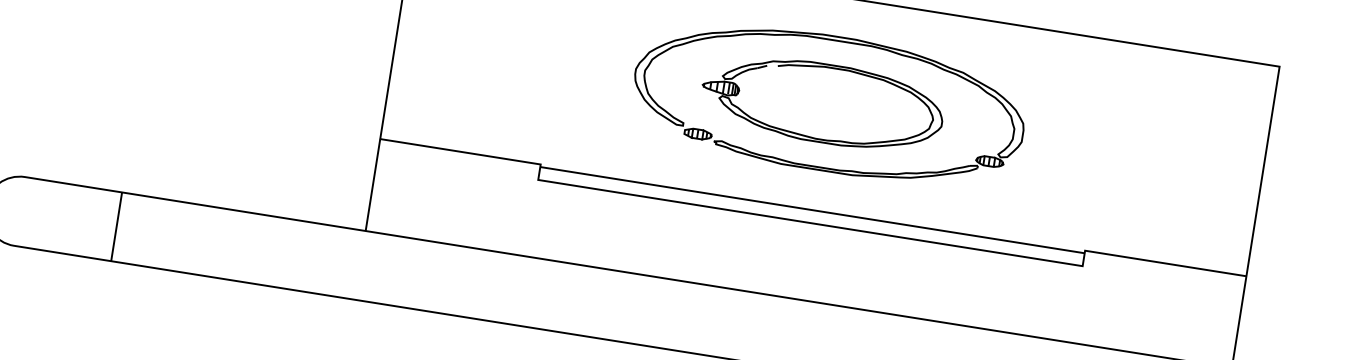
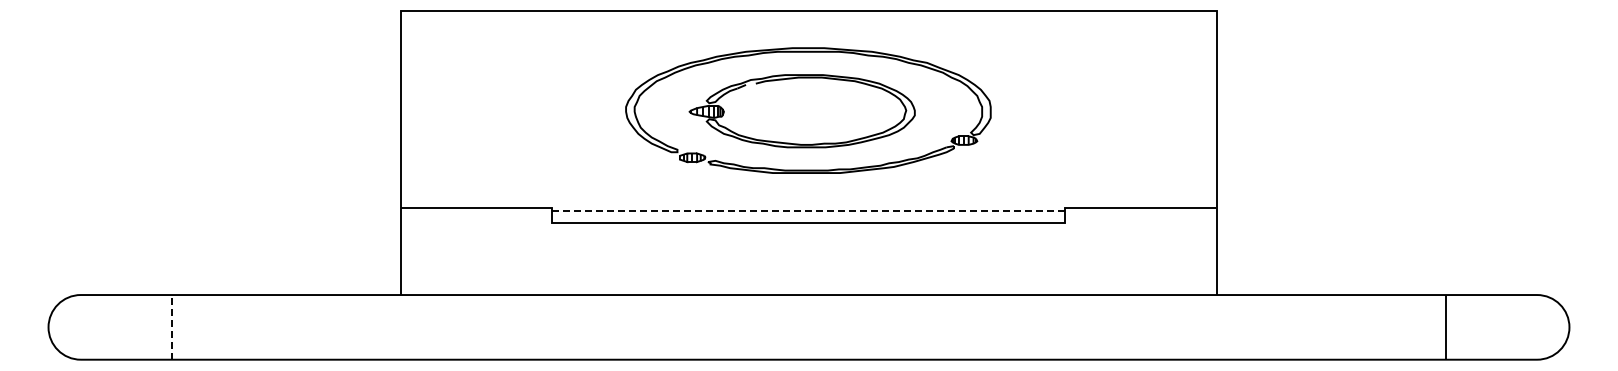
line: (812, 209) -> (808, 210), solid -> dashed
line: (117, 225) -> (172, 326), solid -> dashed

